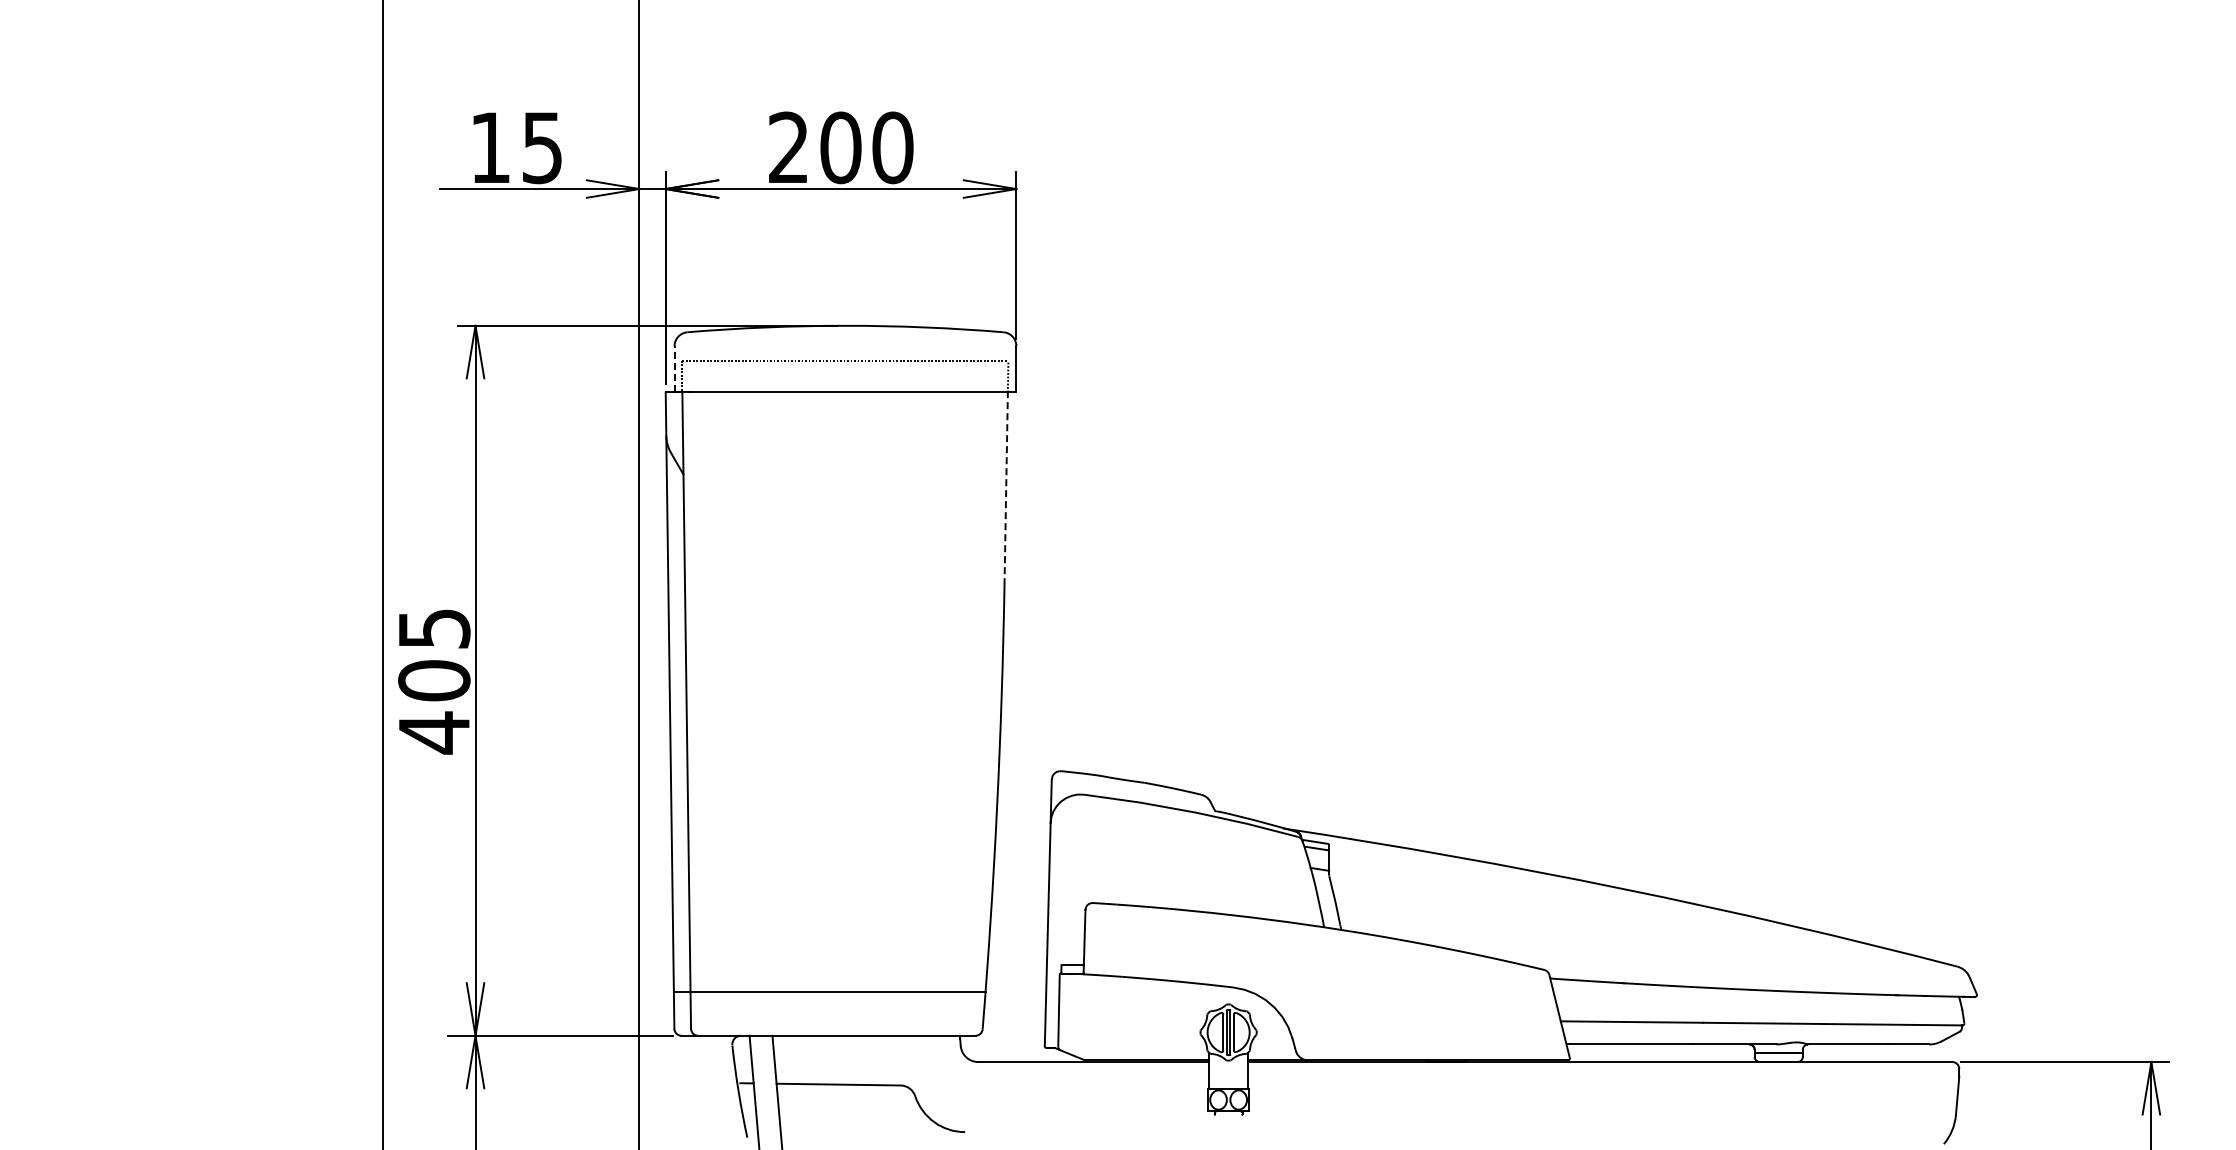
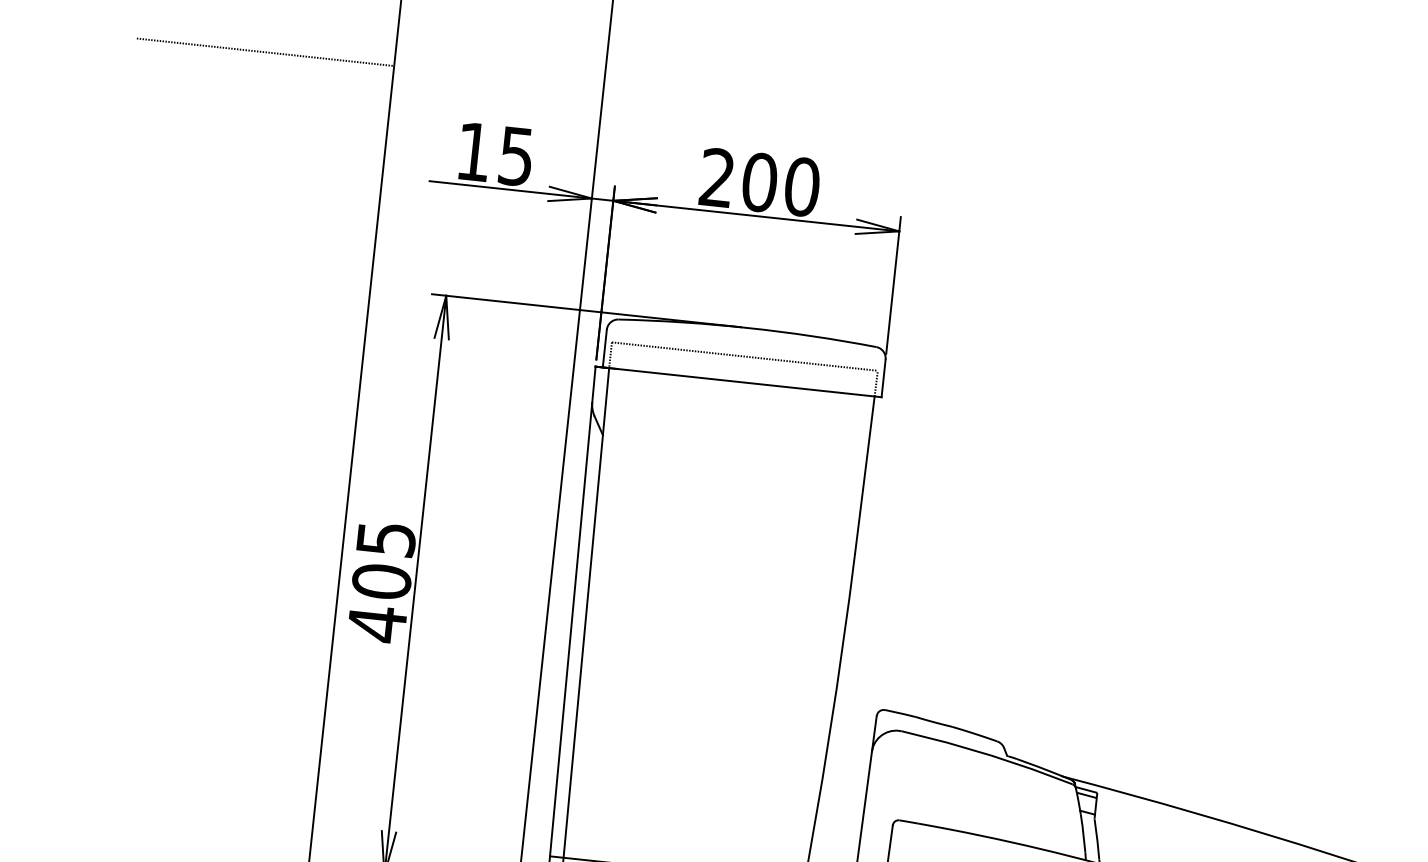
line: (224, 54) -> (265, 52), added
line: (674, 368) -> (604, 347), dashed -> solid
line: (1006, 488) -> (865, 474), dashed -> solid

